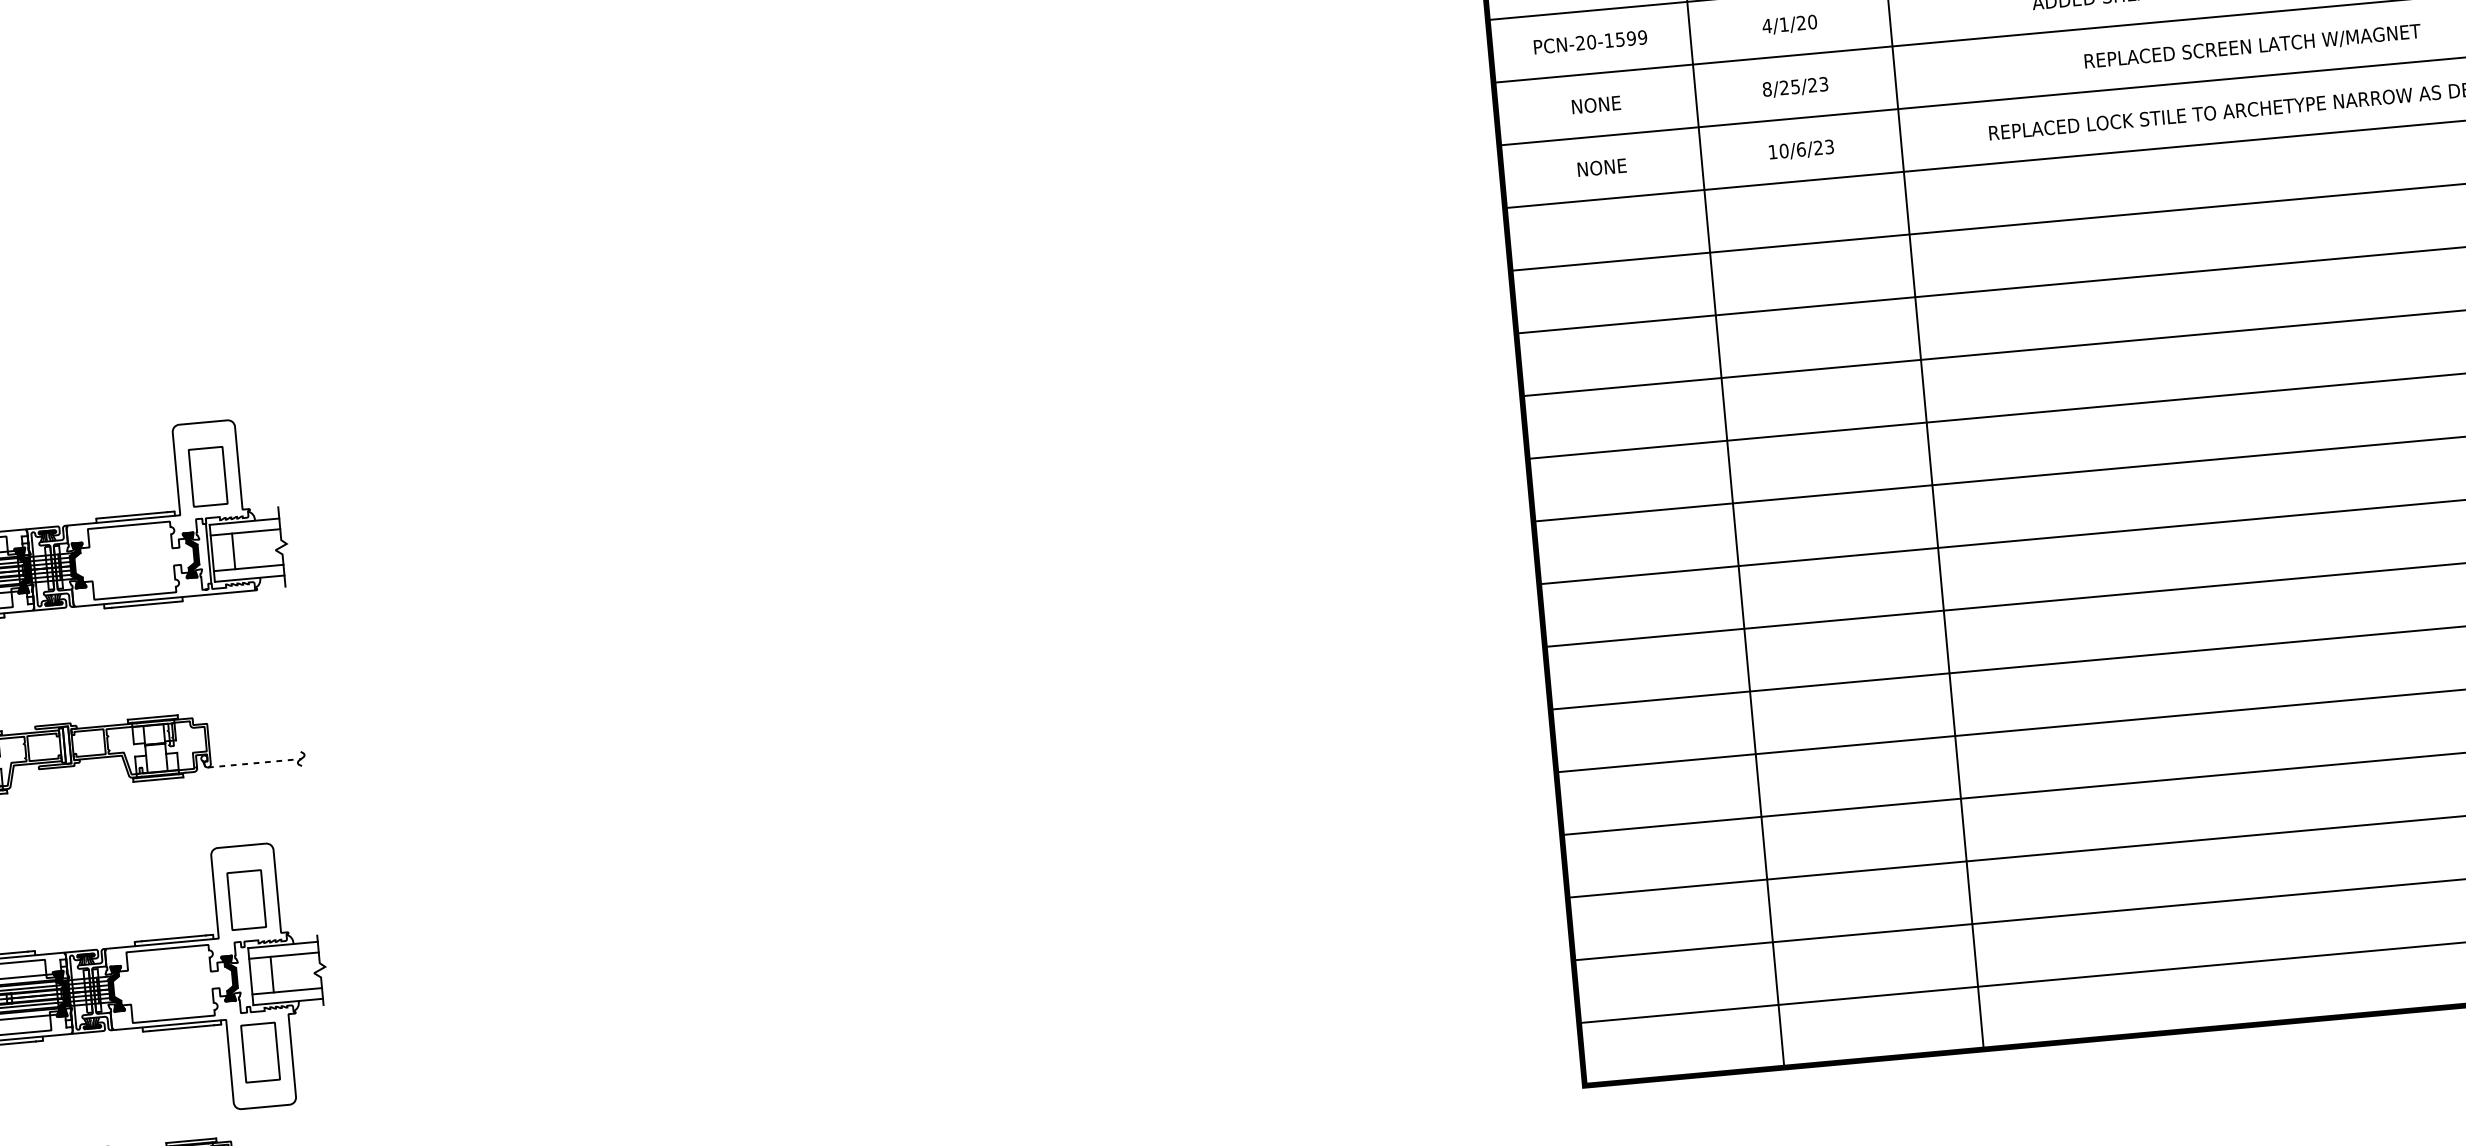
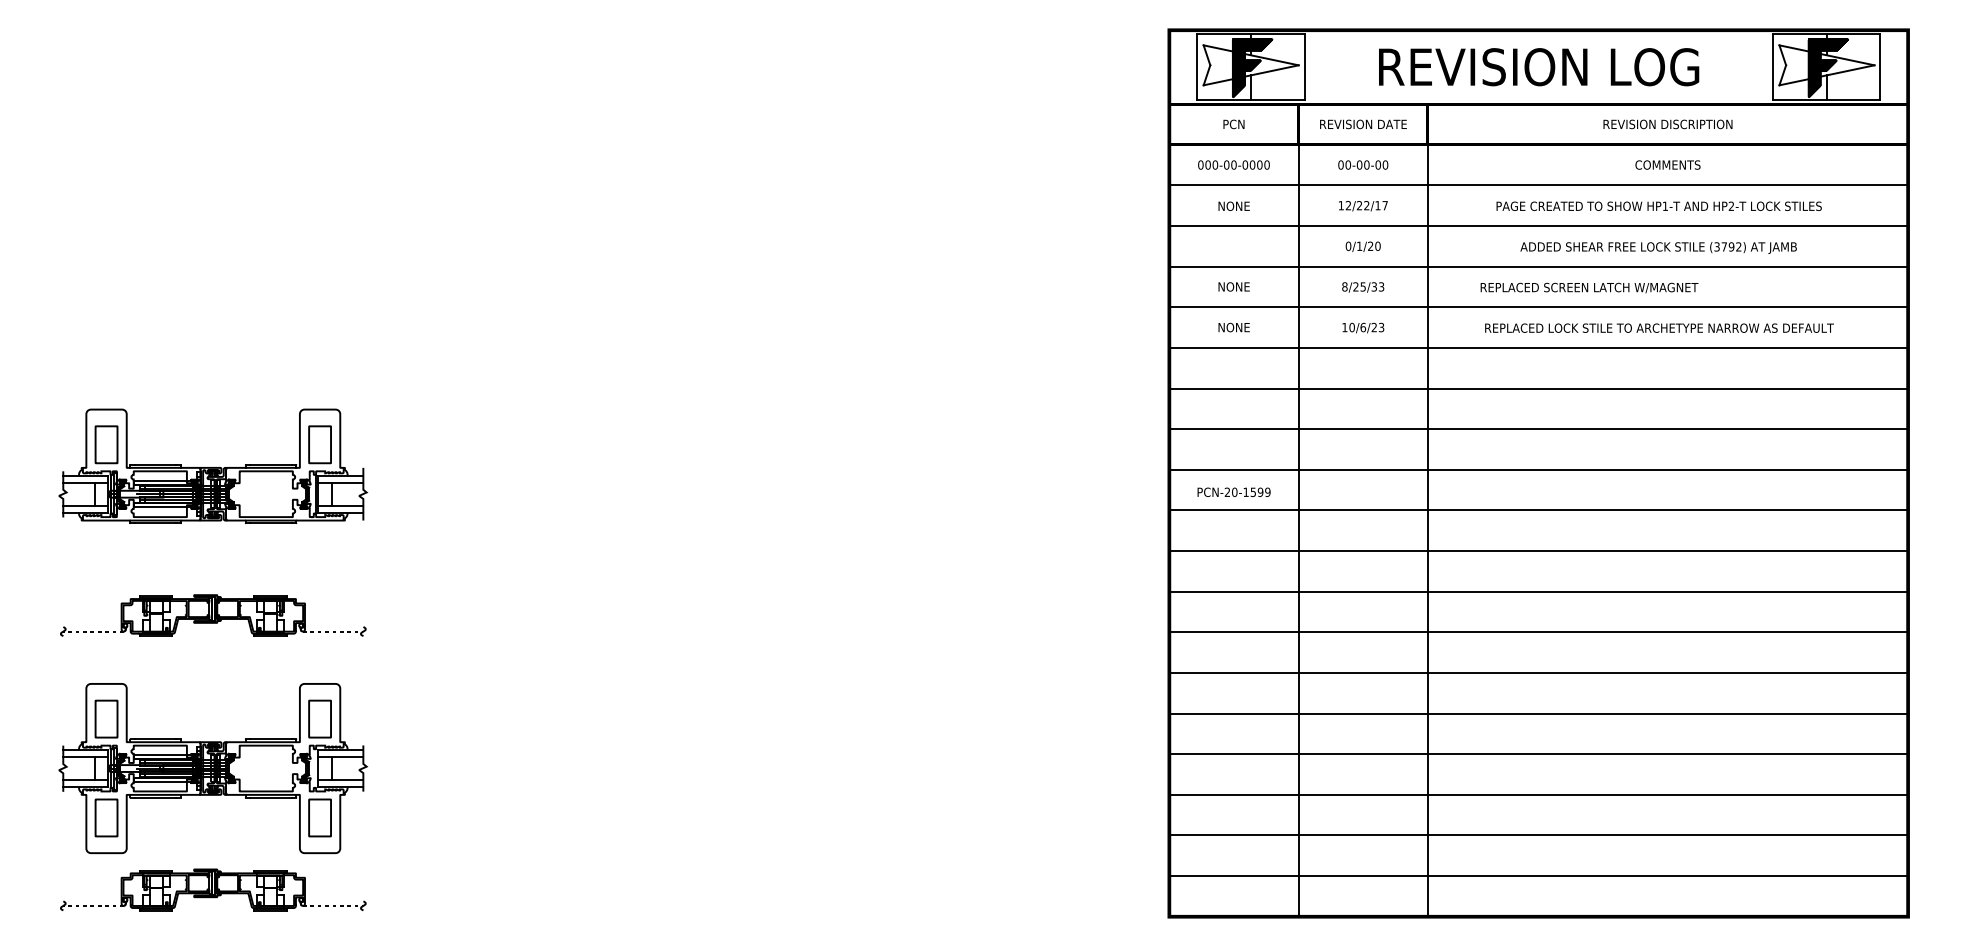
text: (1766, 24) -> (1348, 245), 4/1/20 -> 0/1/20
text: (1589, 41) -> (1233, 491), moved
text: (2252, 46) -> (1589, 287), moved
text: (1811, 86) -> (1373, 287), 8/25/23 -> 8/25/33

